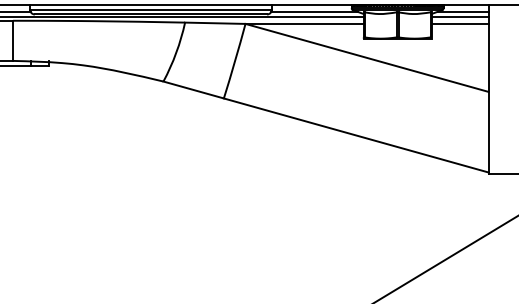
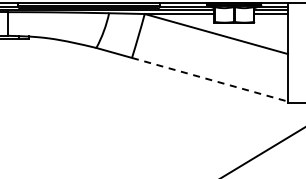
line: (357, 135) -> (210, 79), solid -> dashed

